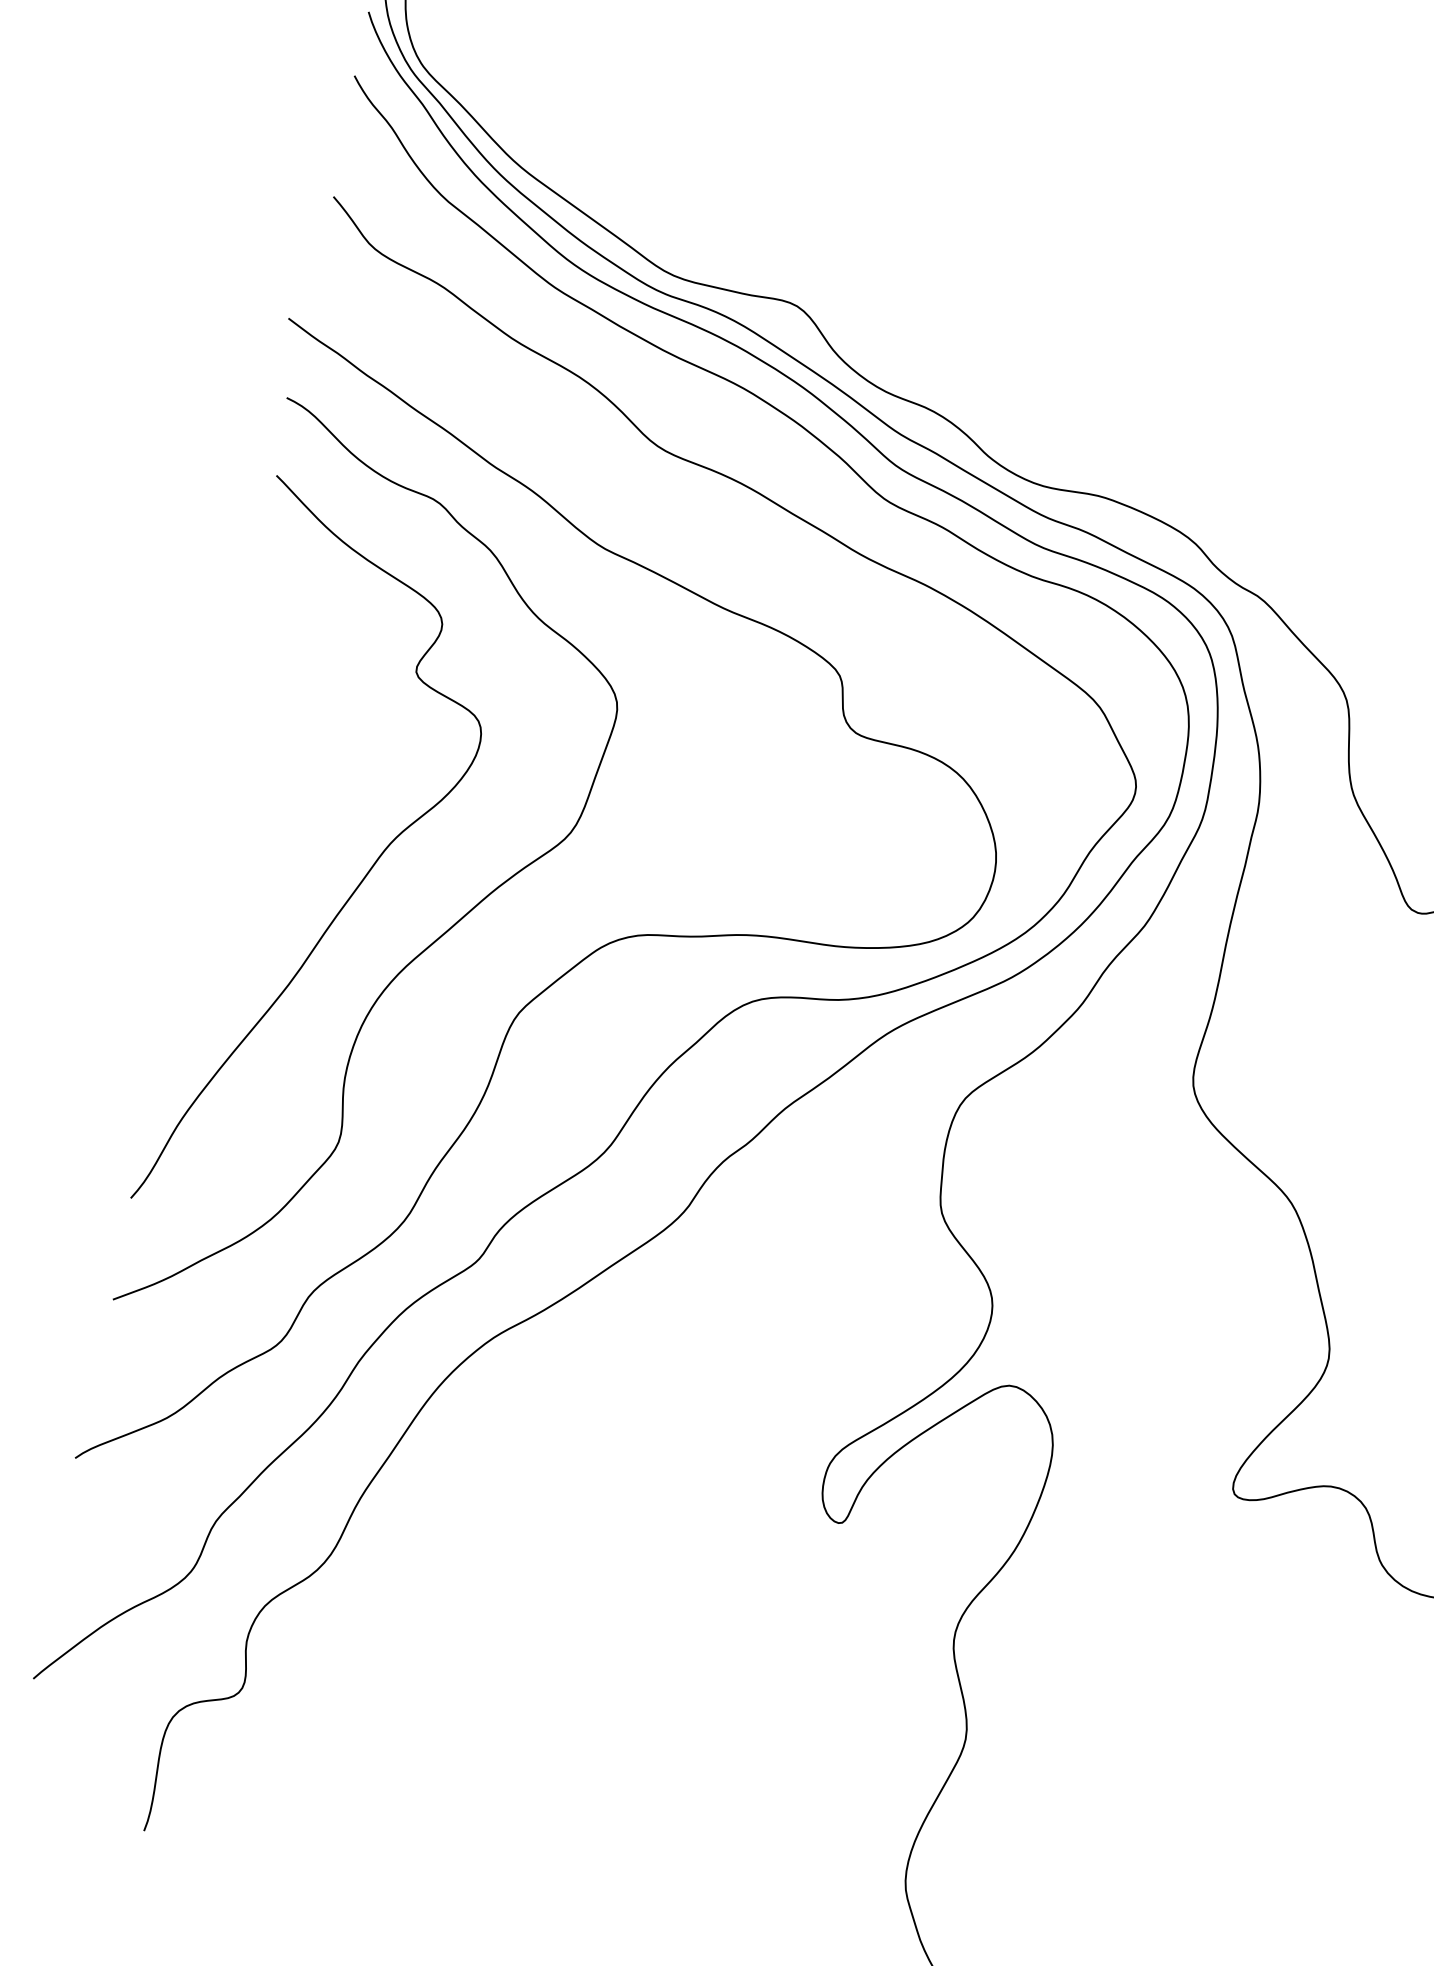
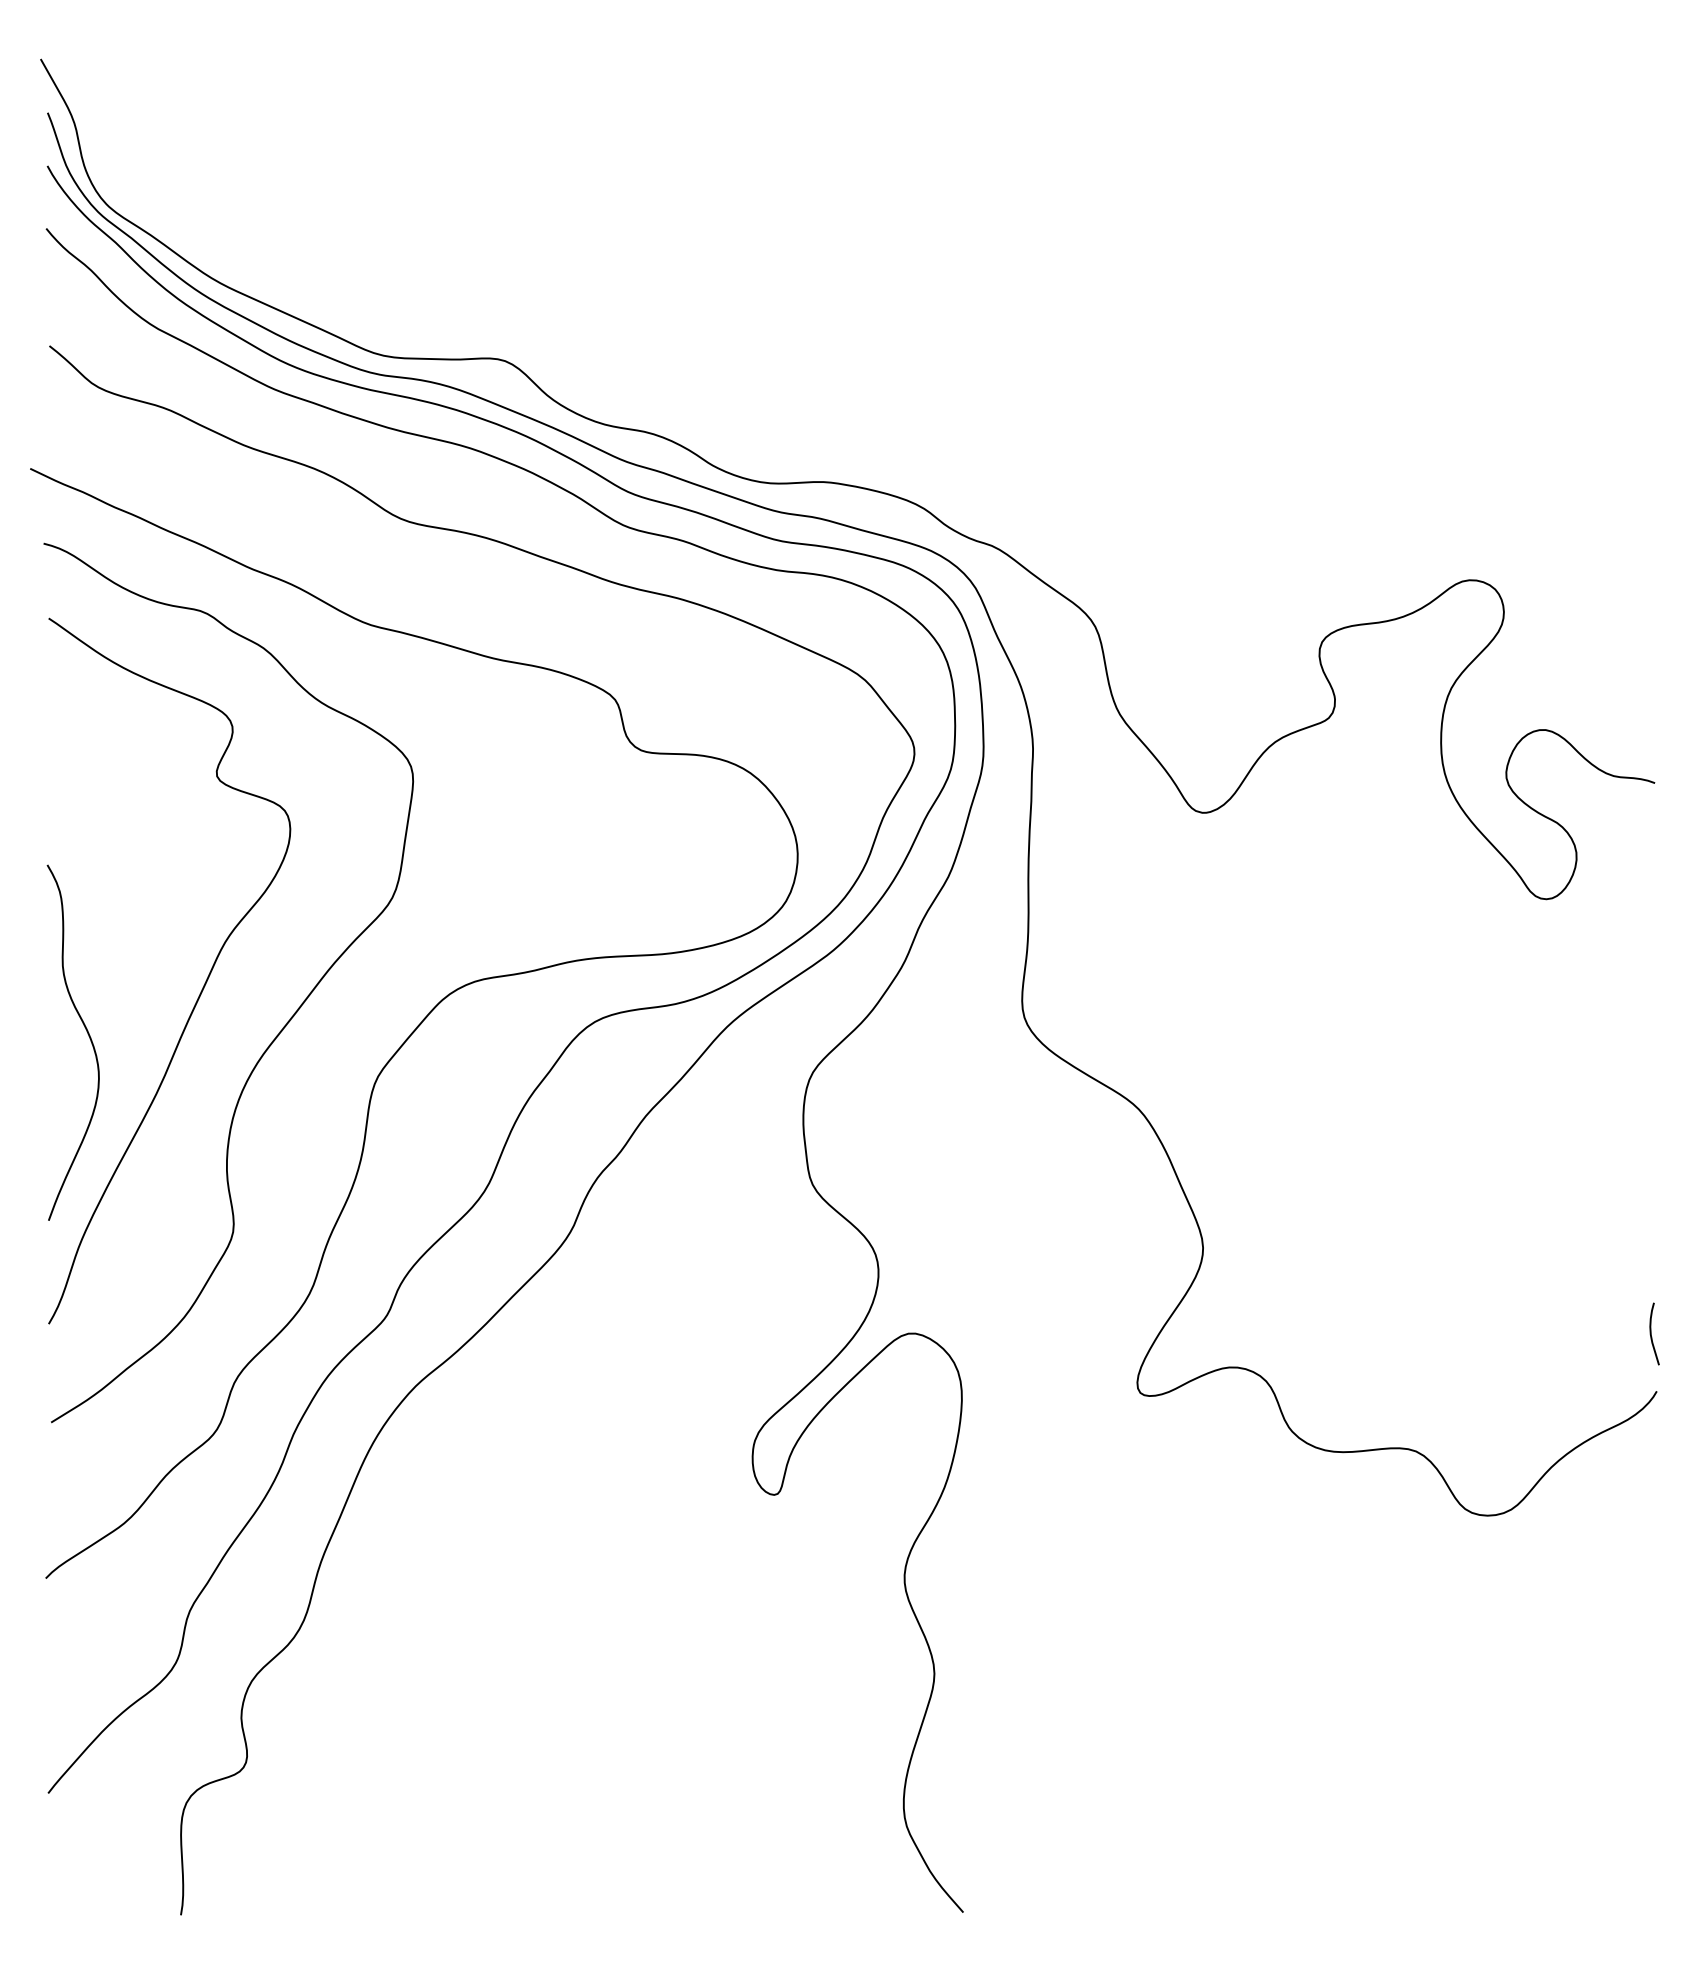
curve: (230, 909) -> (87, 1034), added

